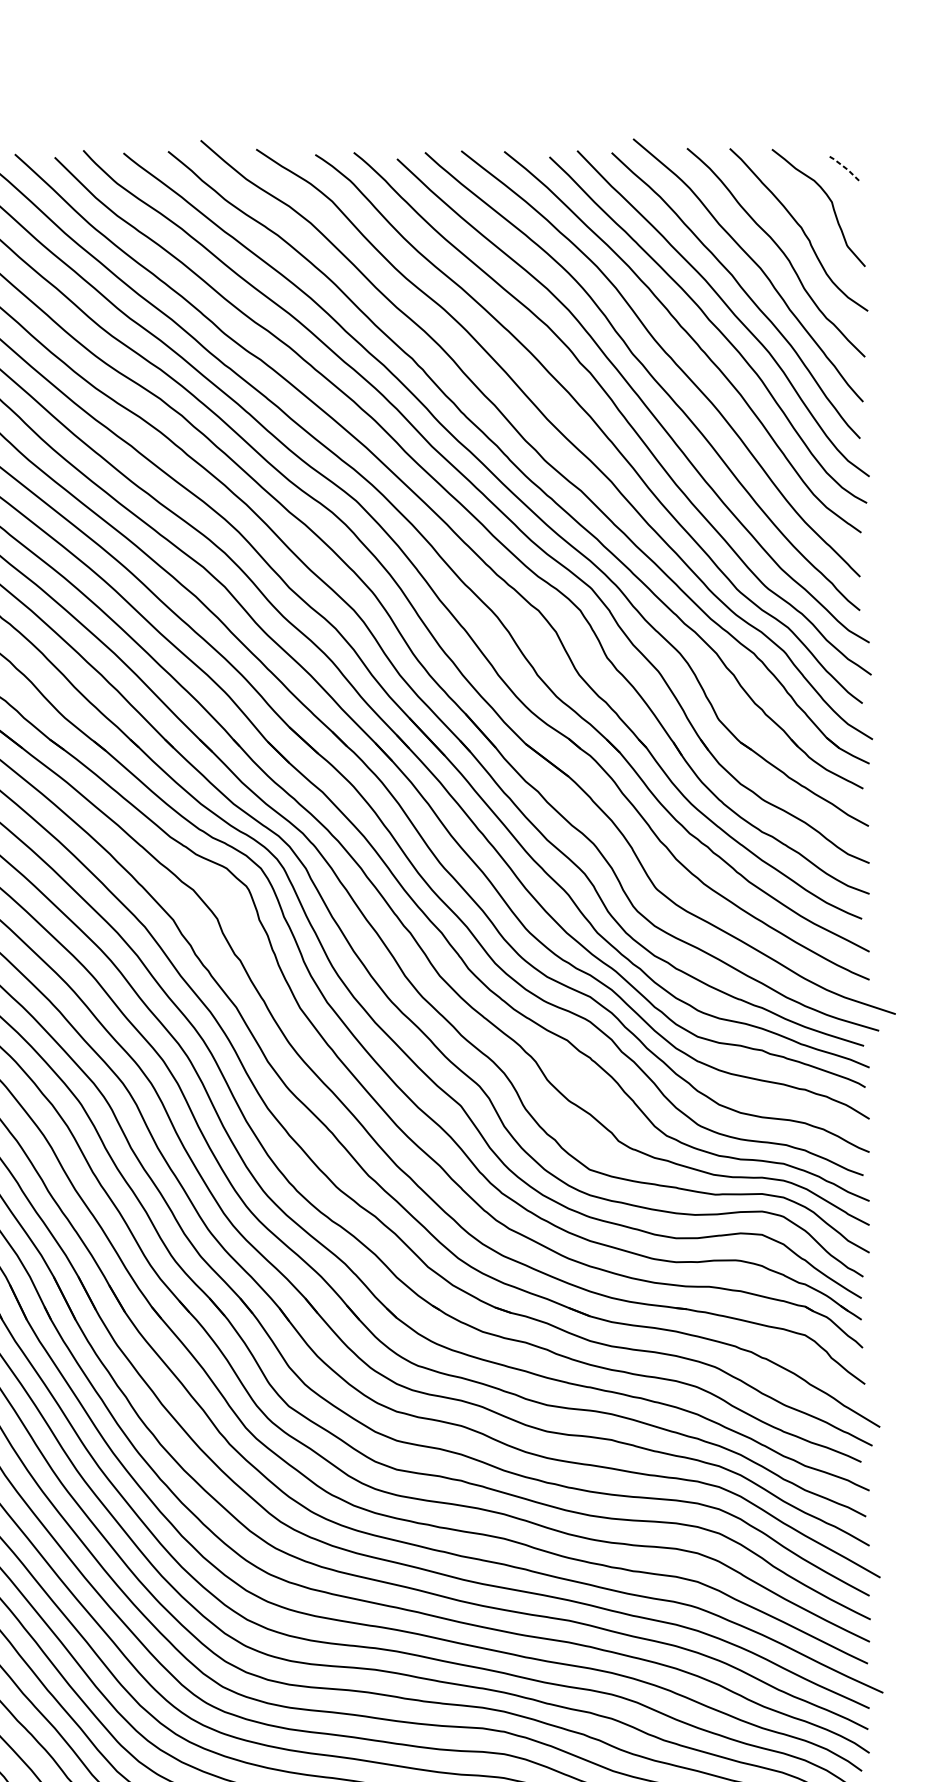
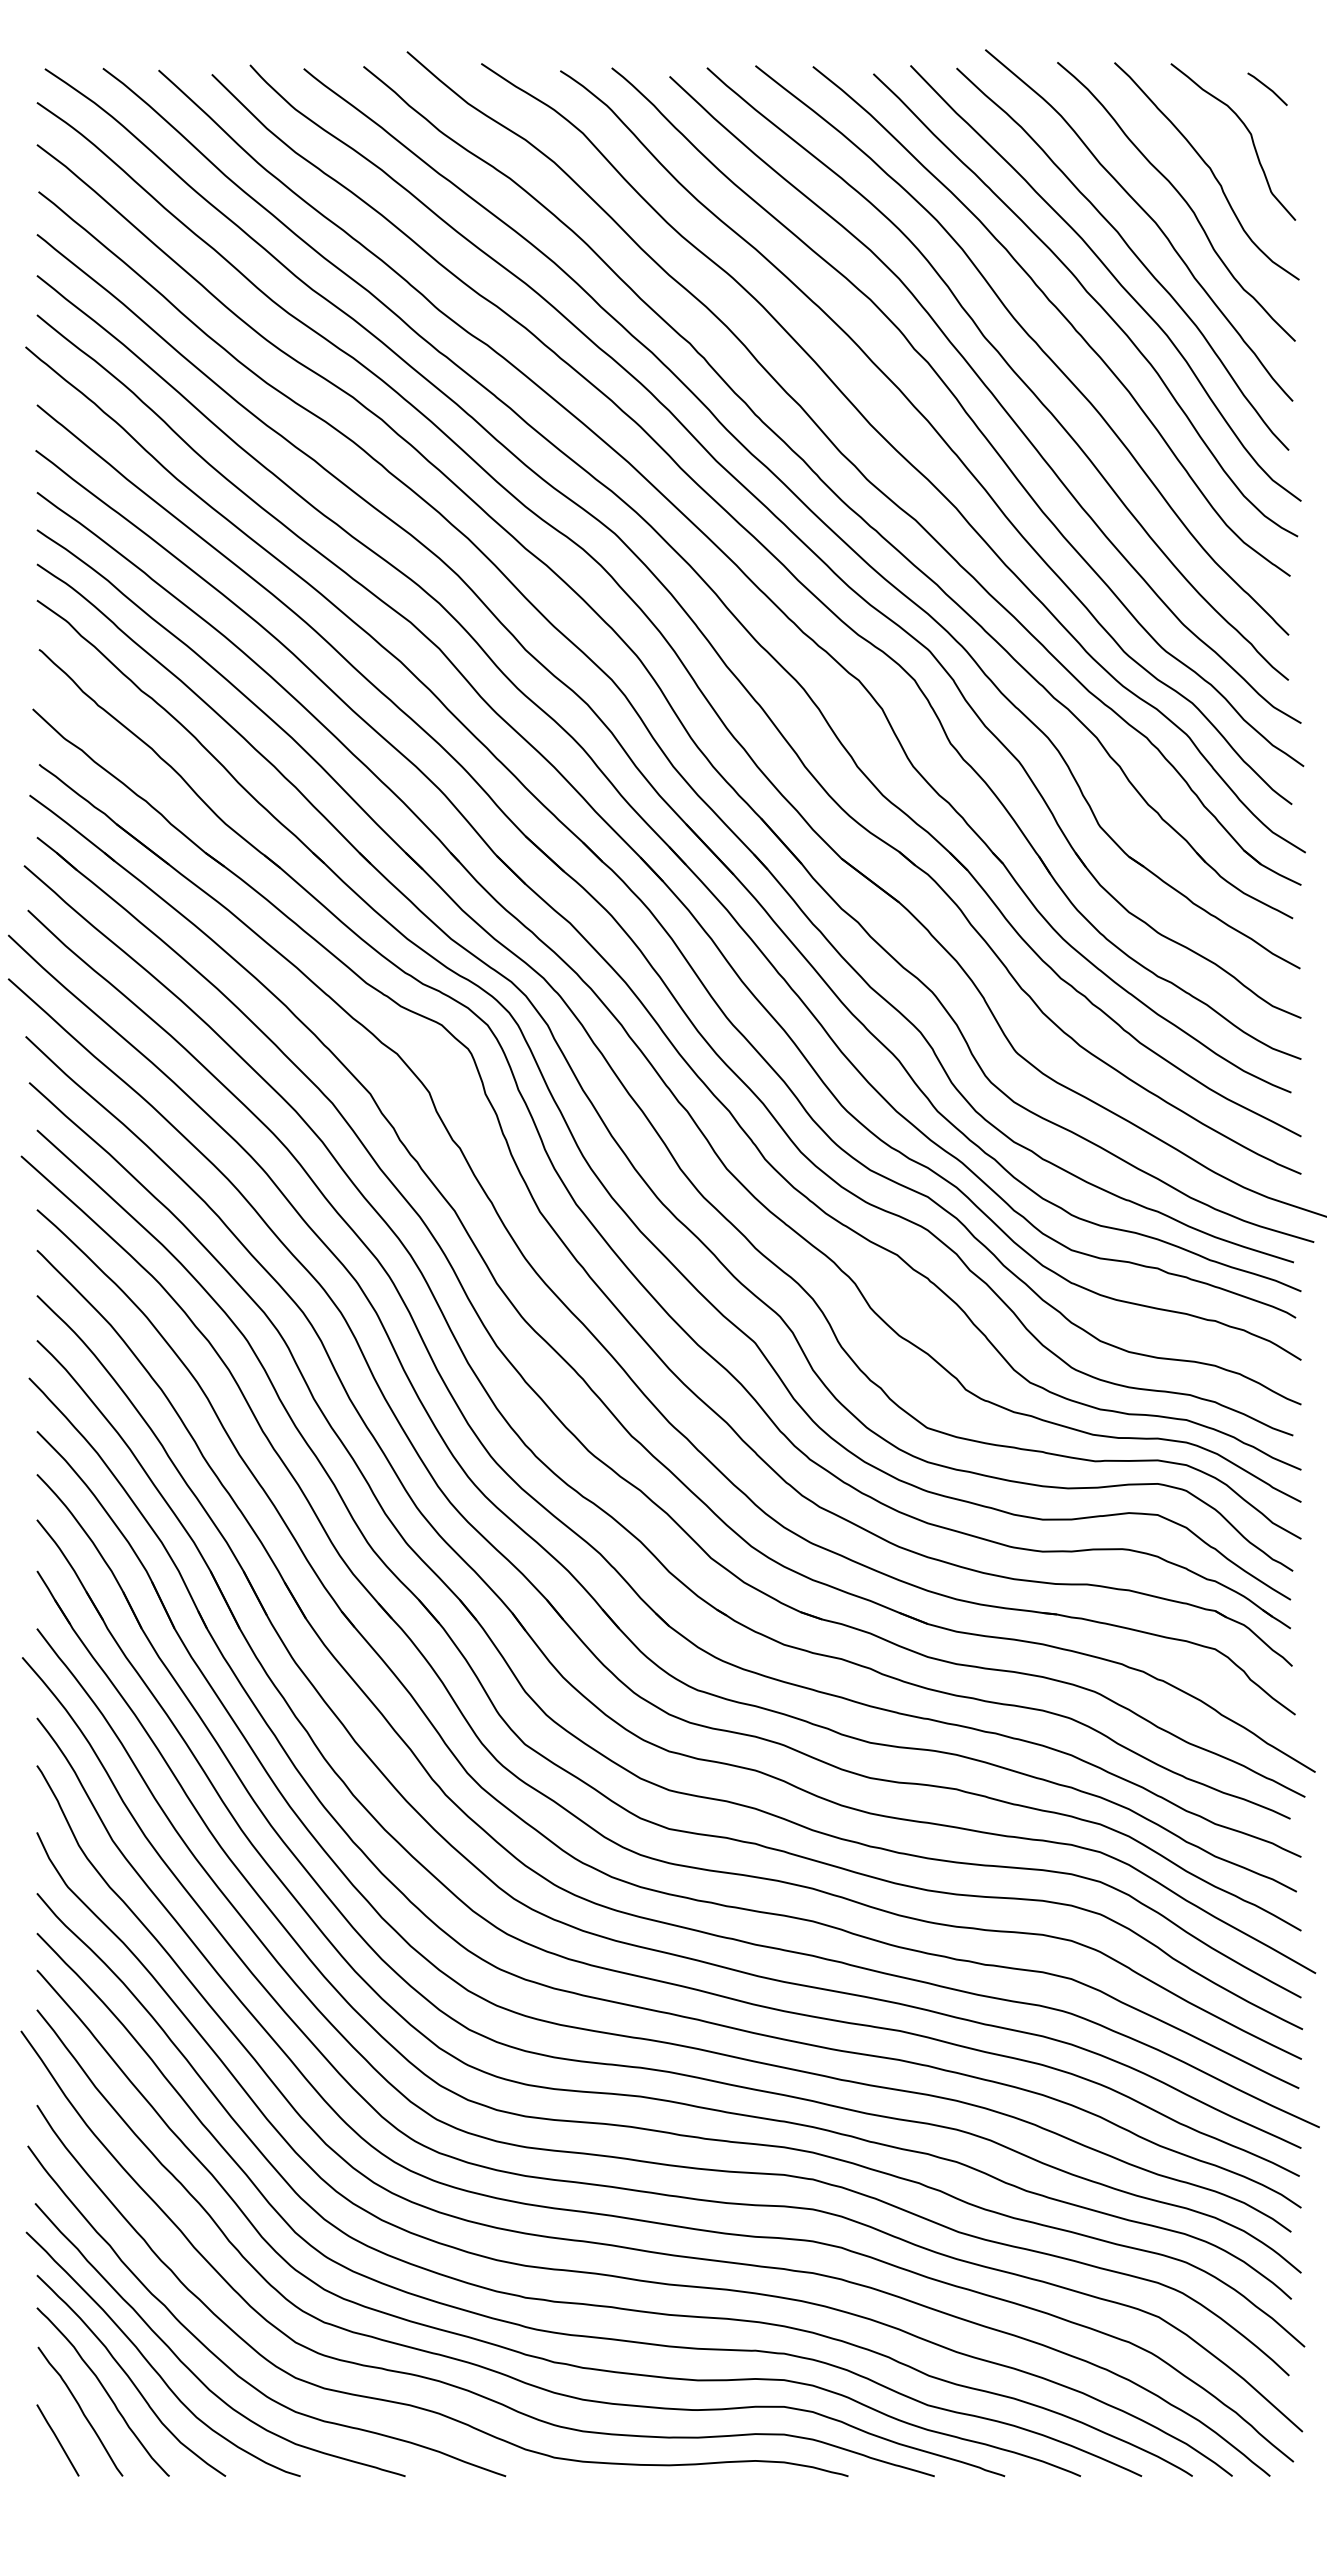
line: (844, 167) -> (1267, 87), dashed -> solid

